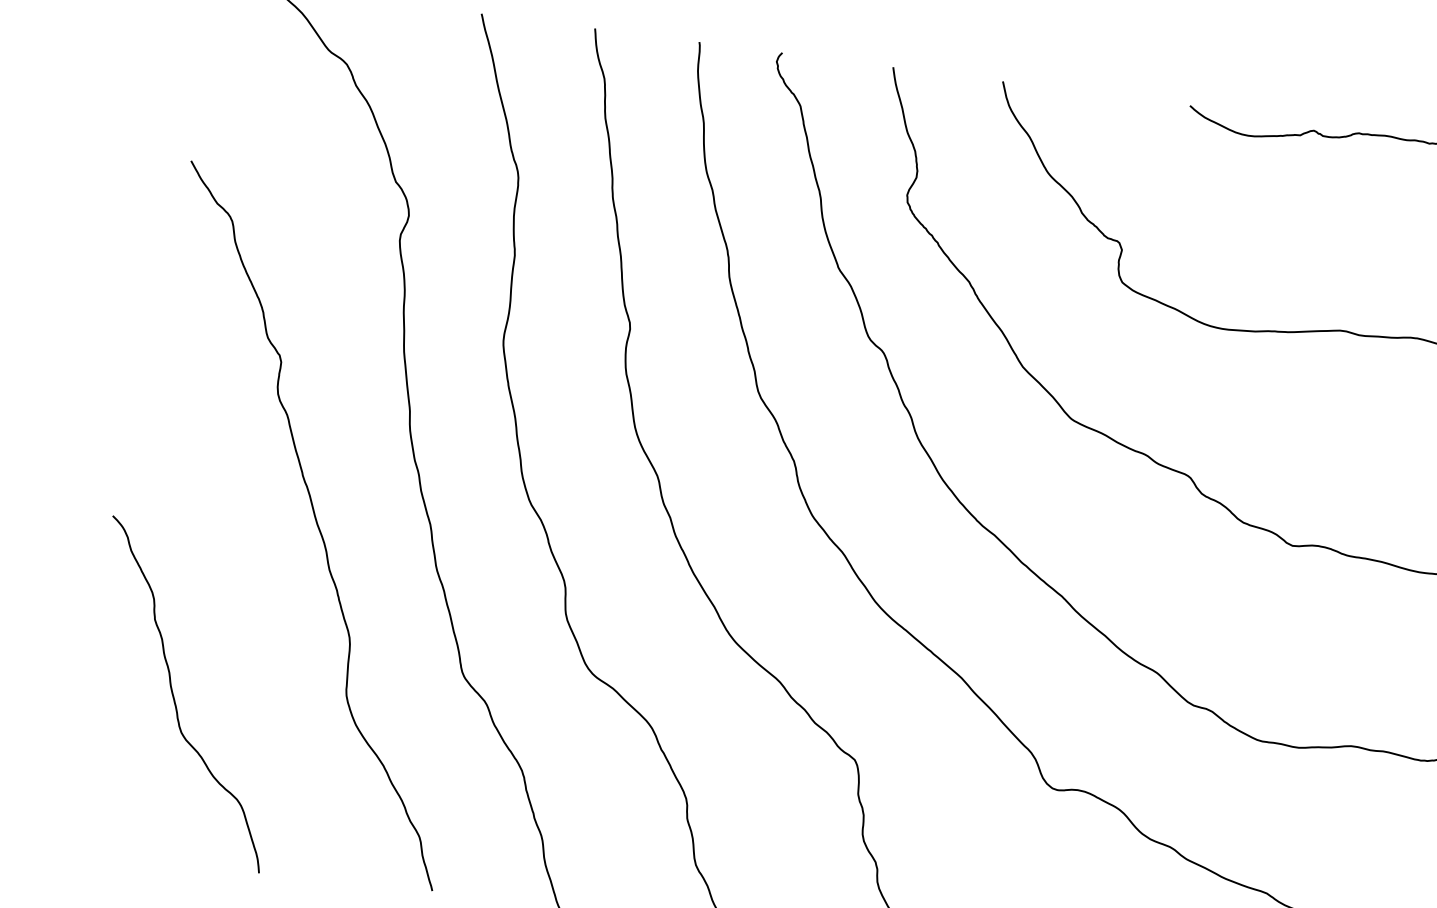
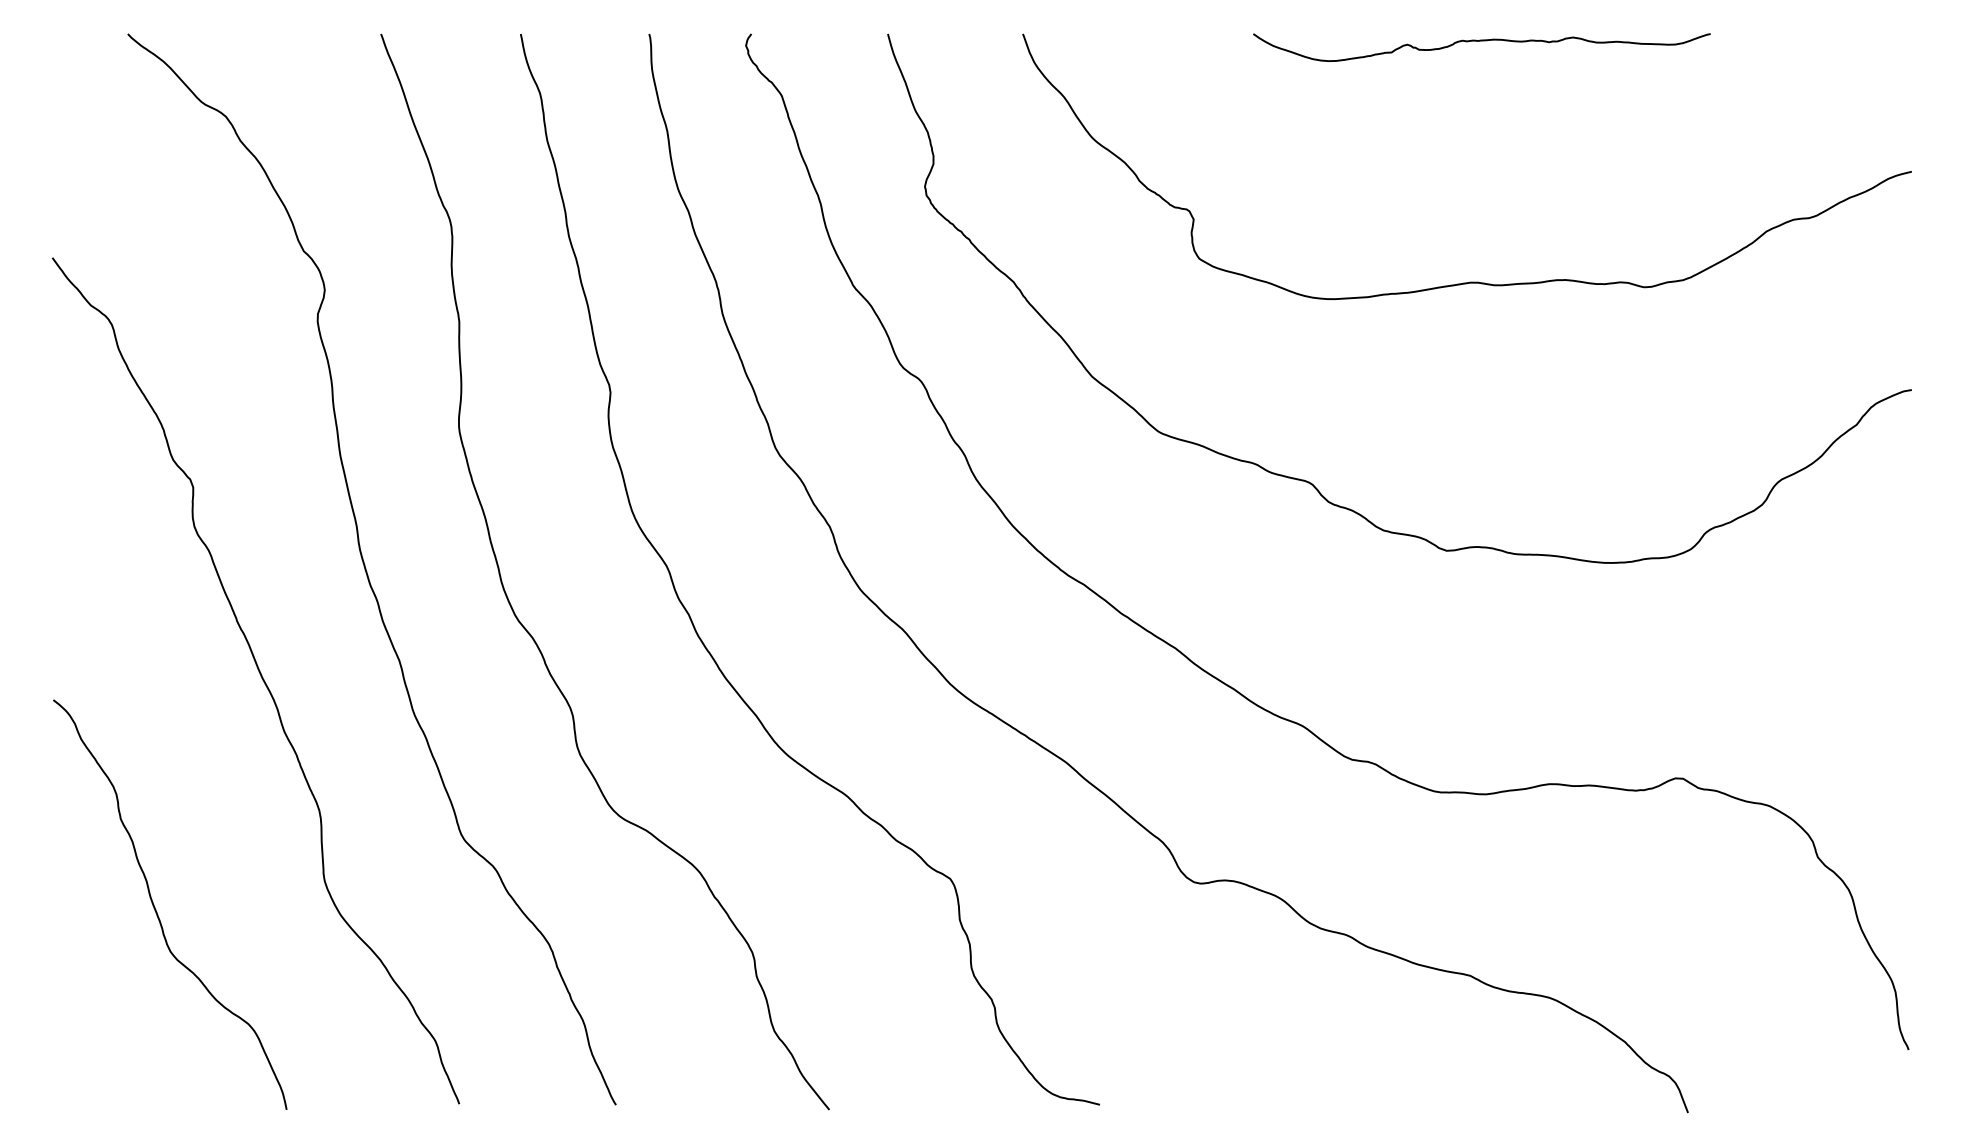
curve: (174, 696) -> (156, 909), moved

